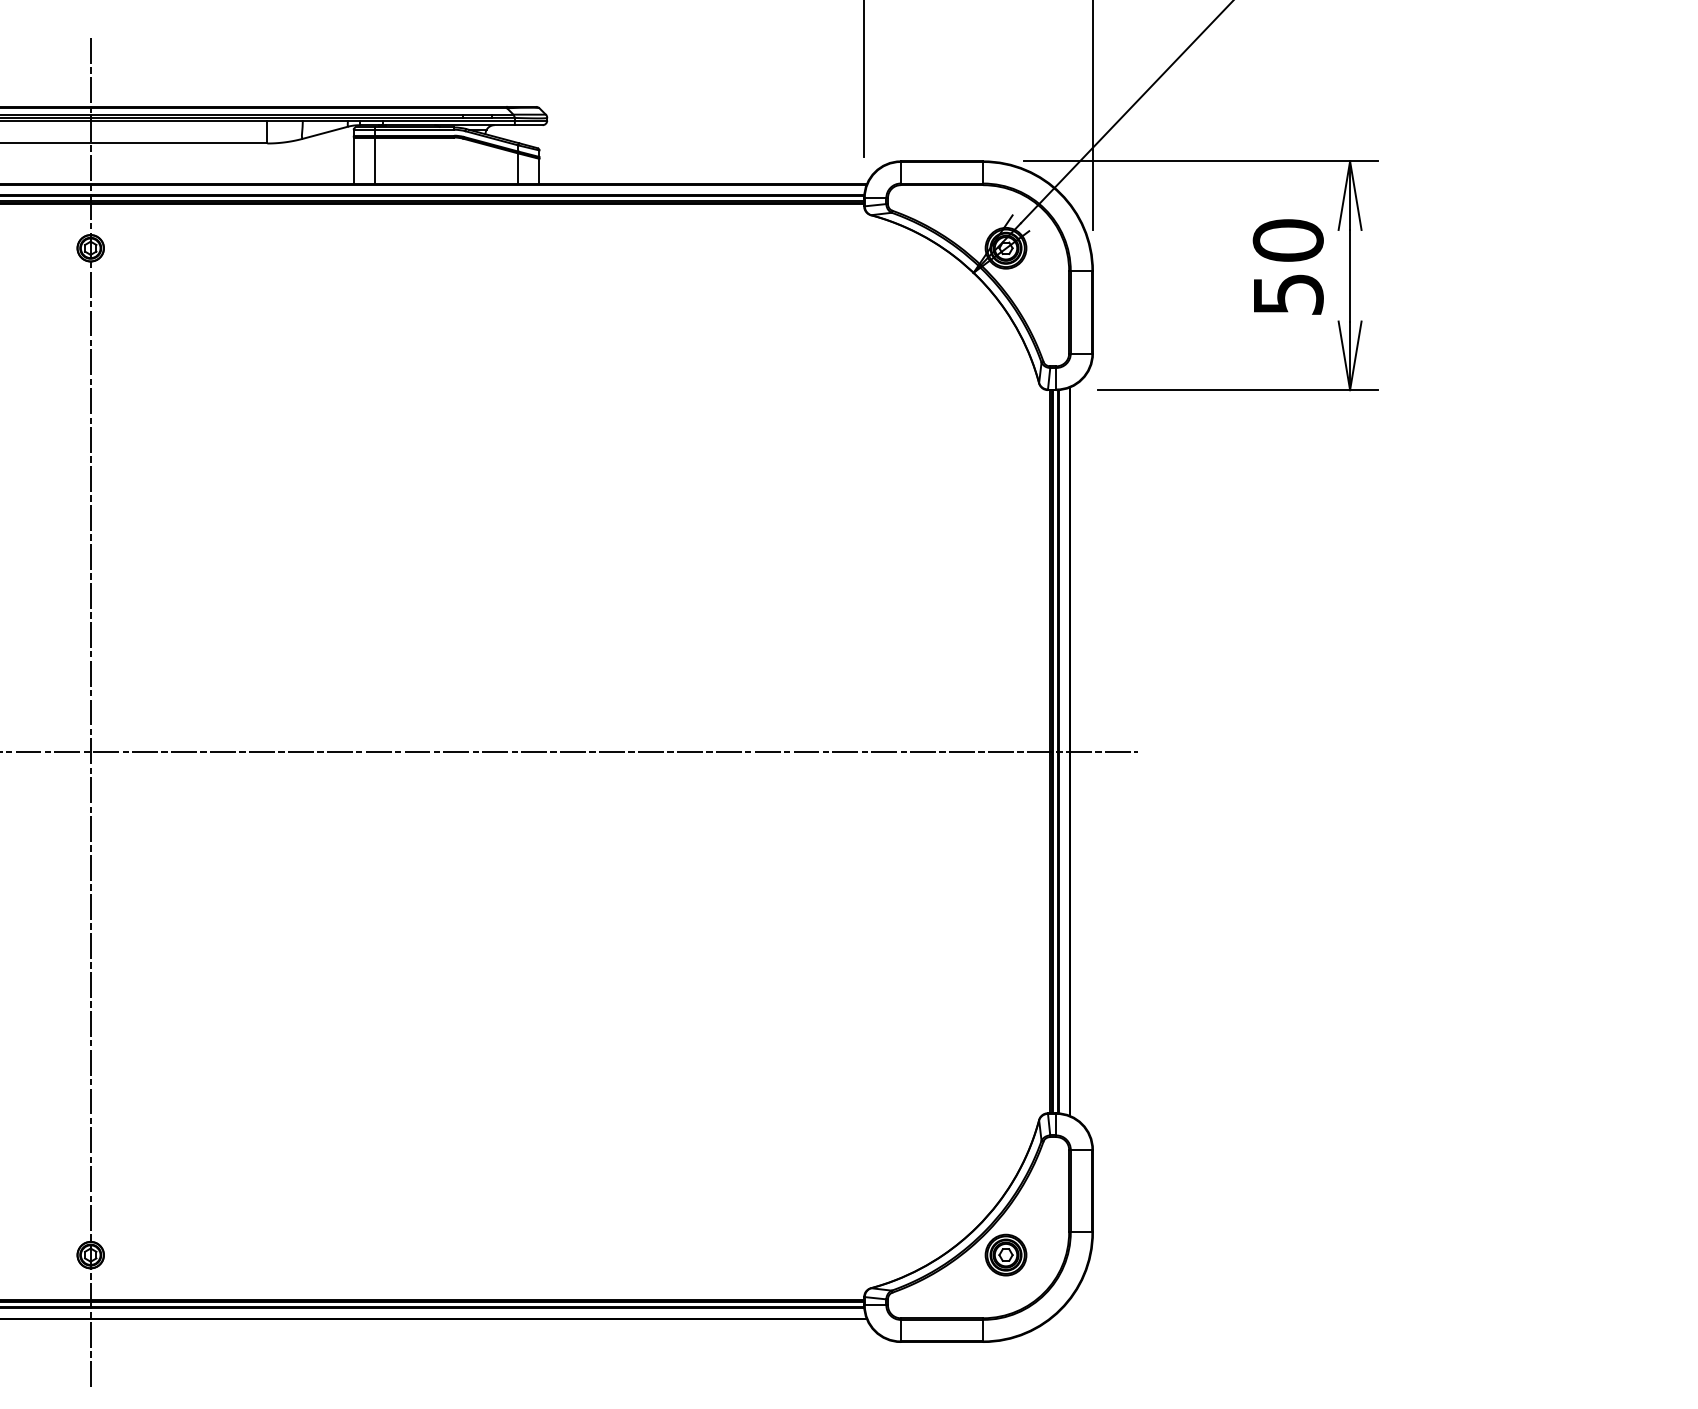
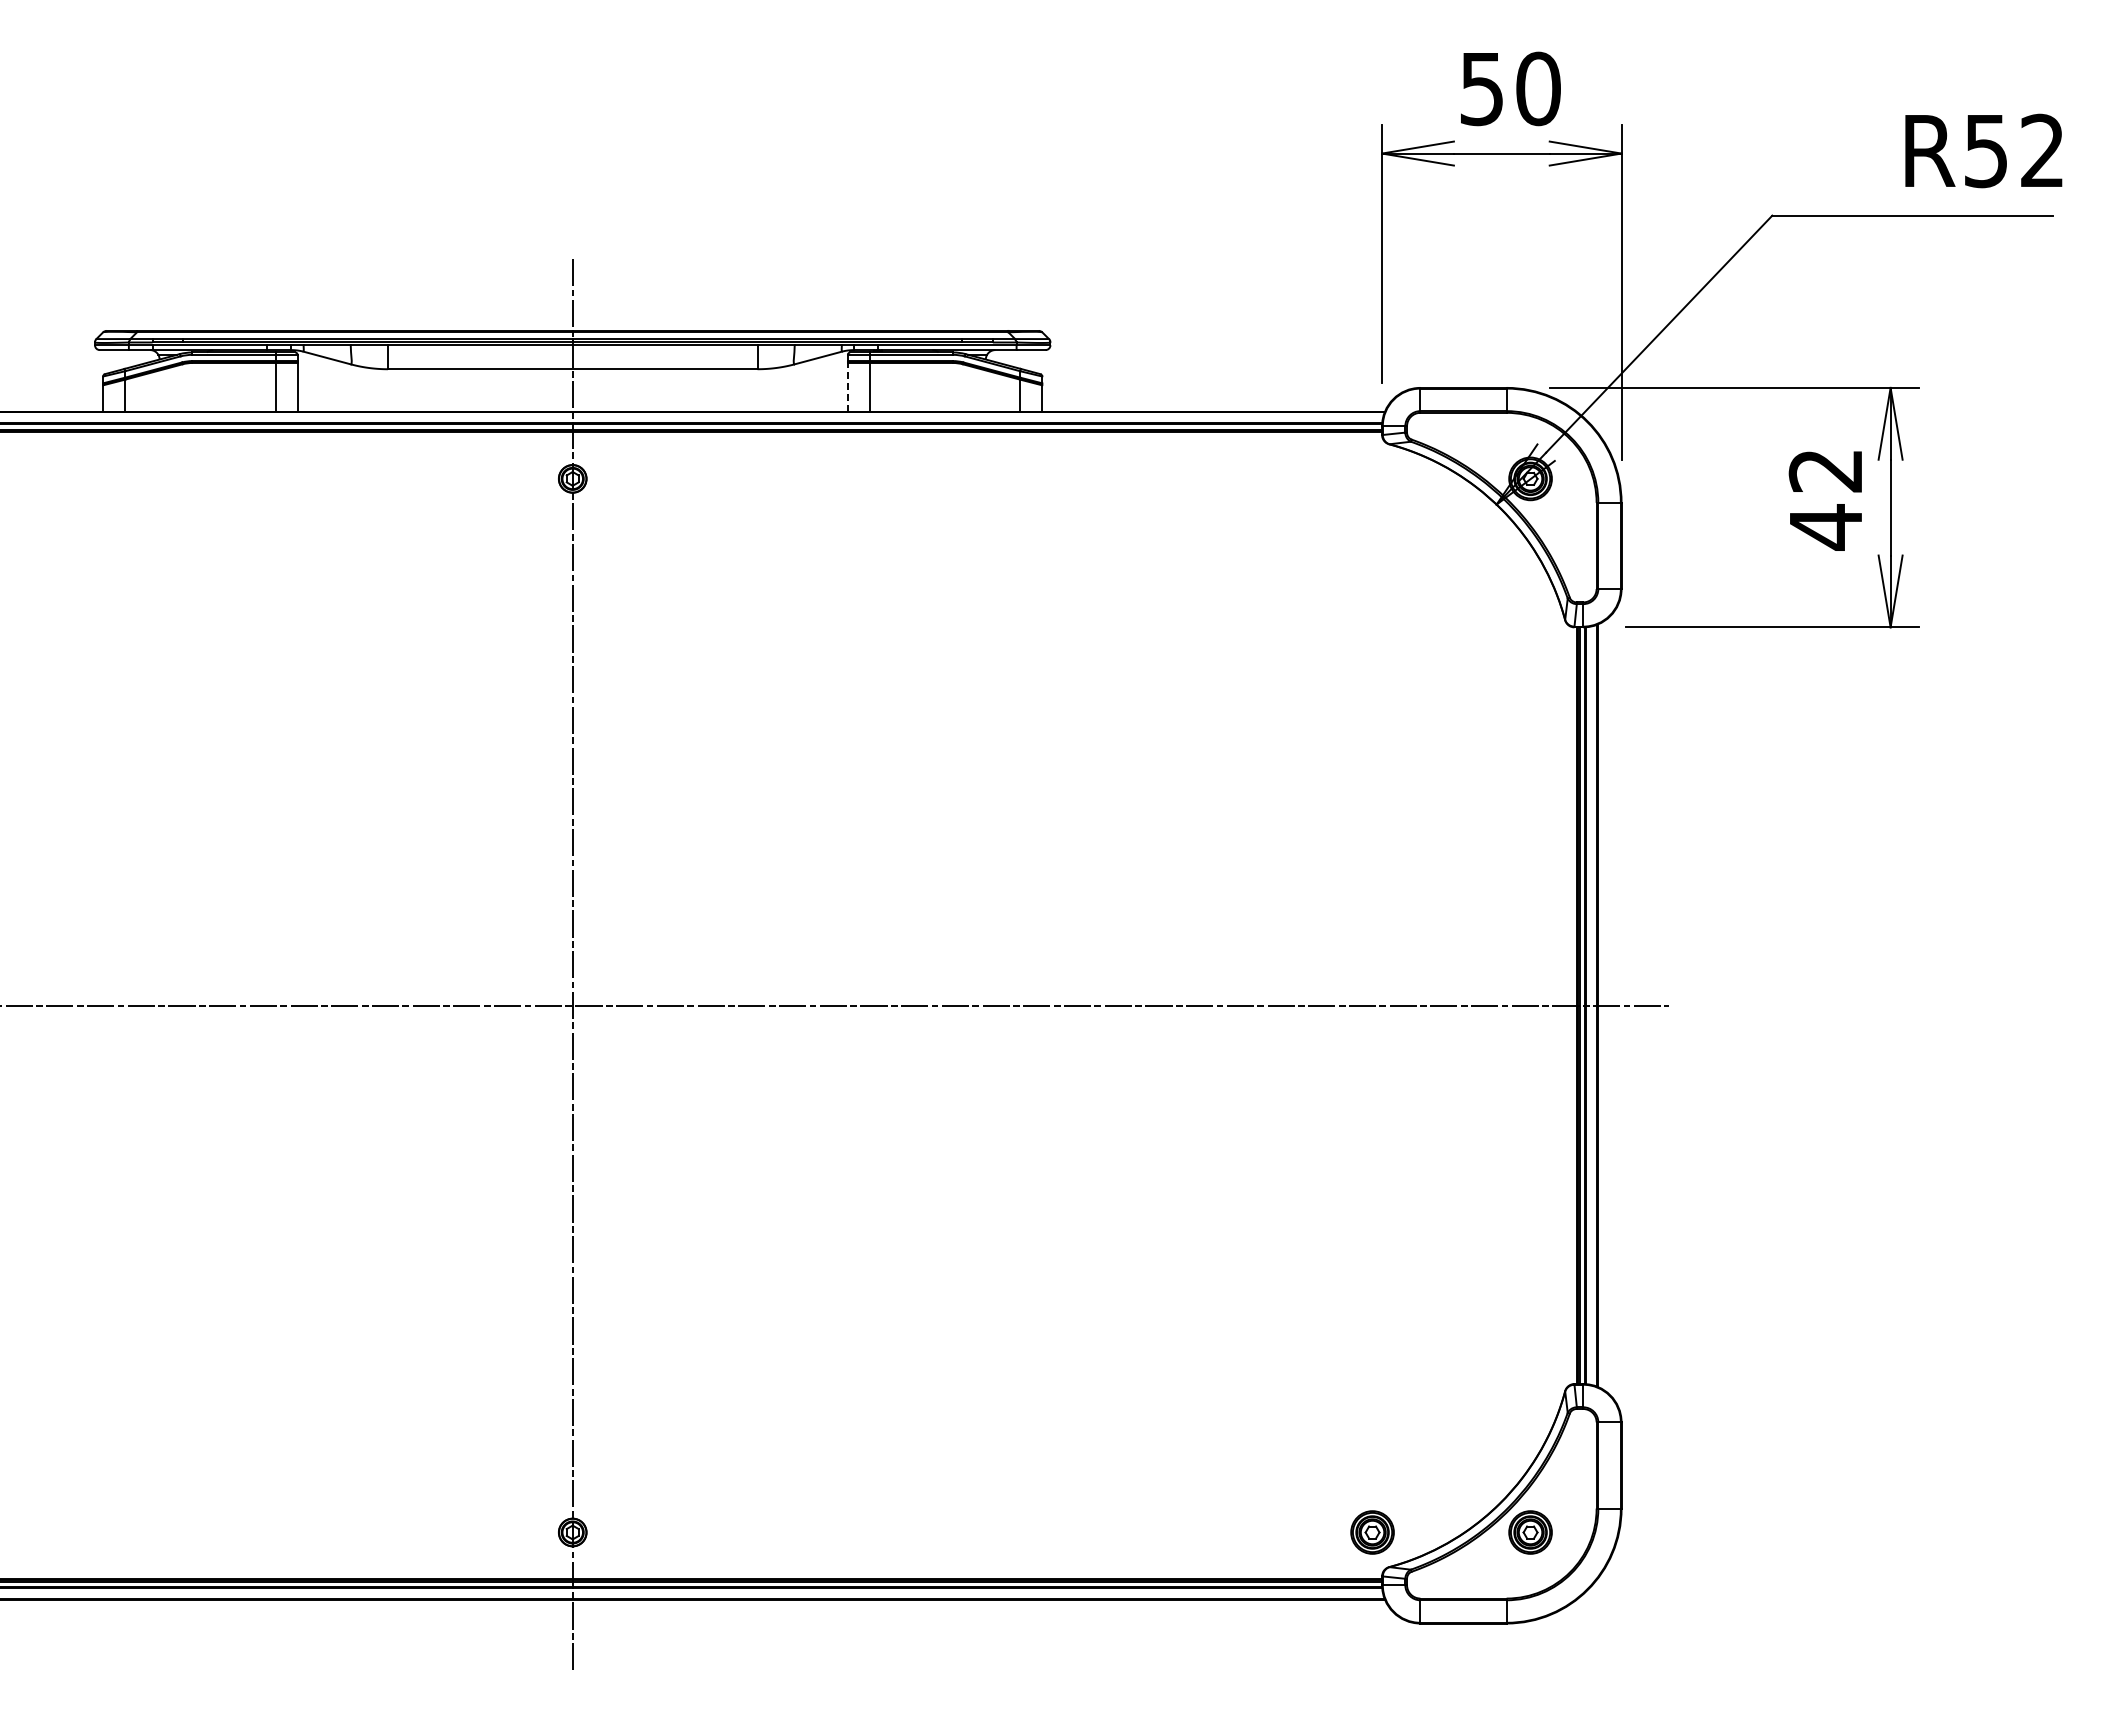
line: (353, 159) -> (847, 386), solid -> dashed
text: (1287, 267) -> (1825, 499), 50 -> 42
part: (854, 1255) -> (1372, 1532), added

